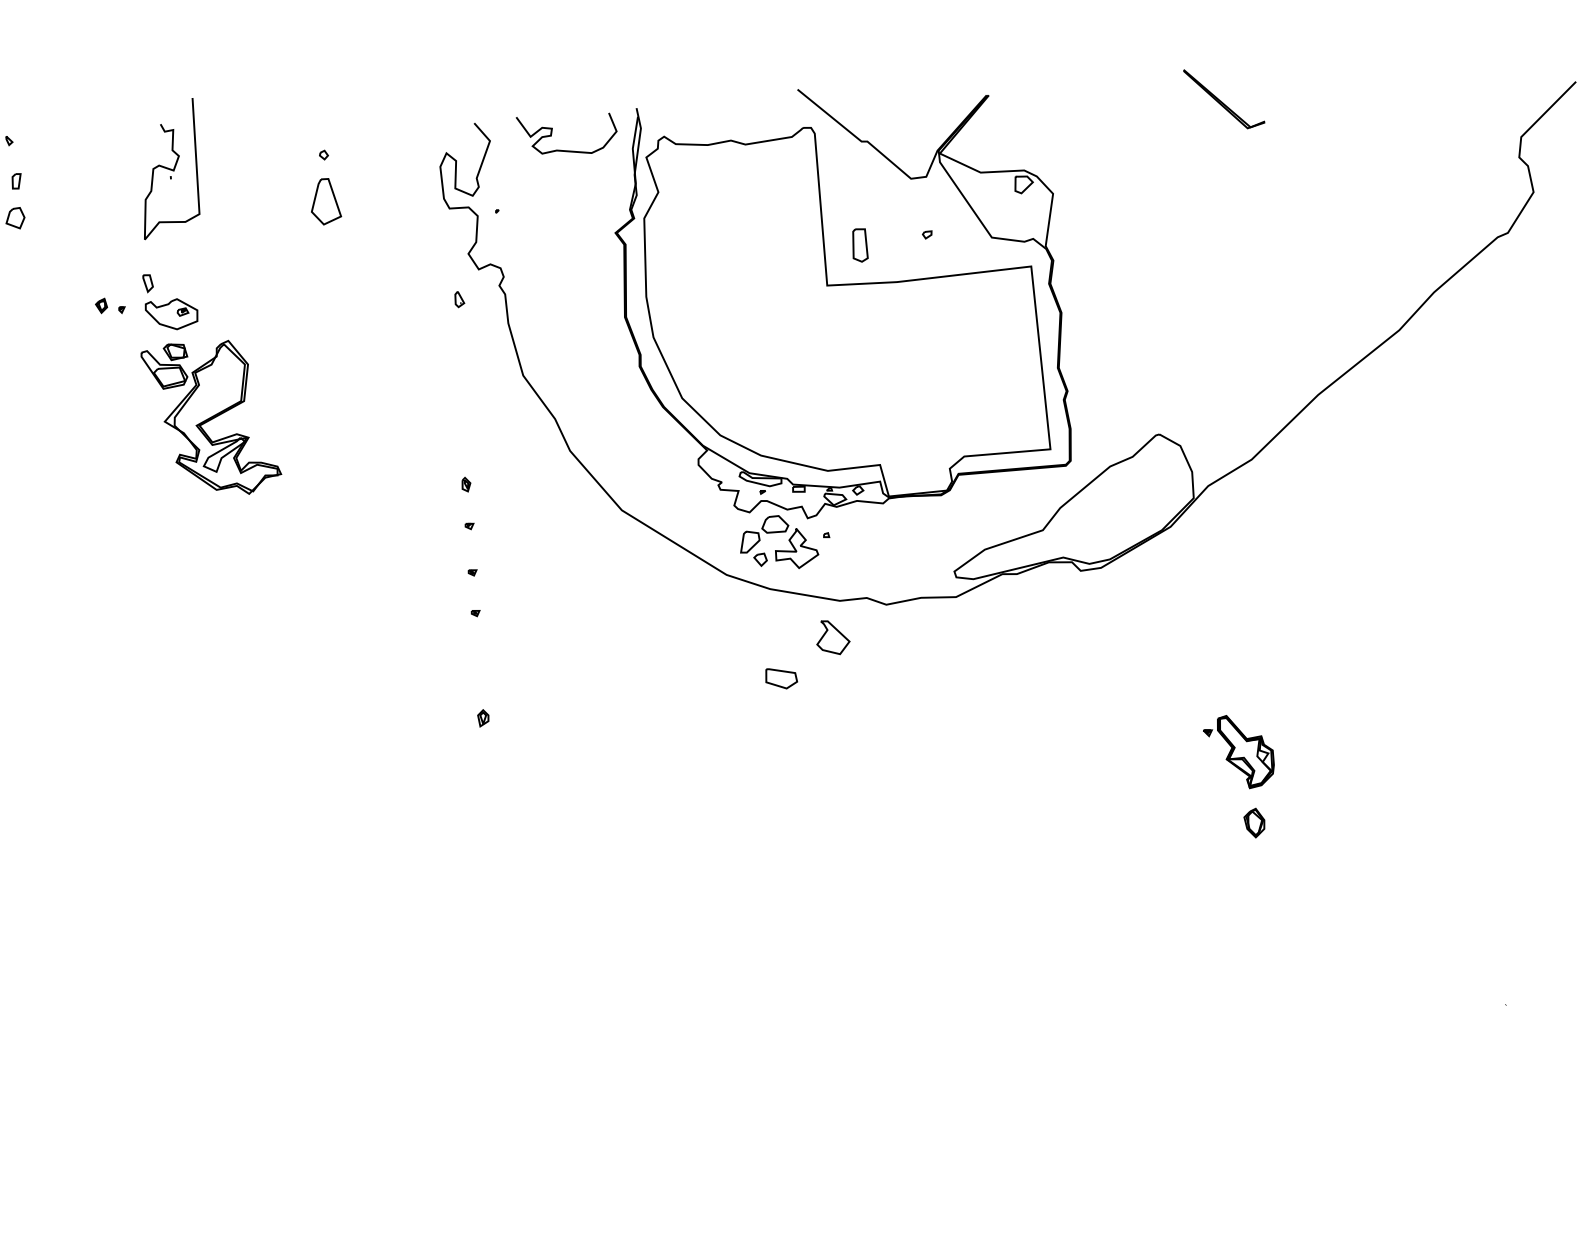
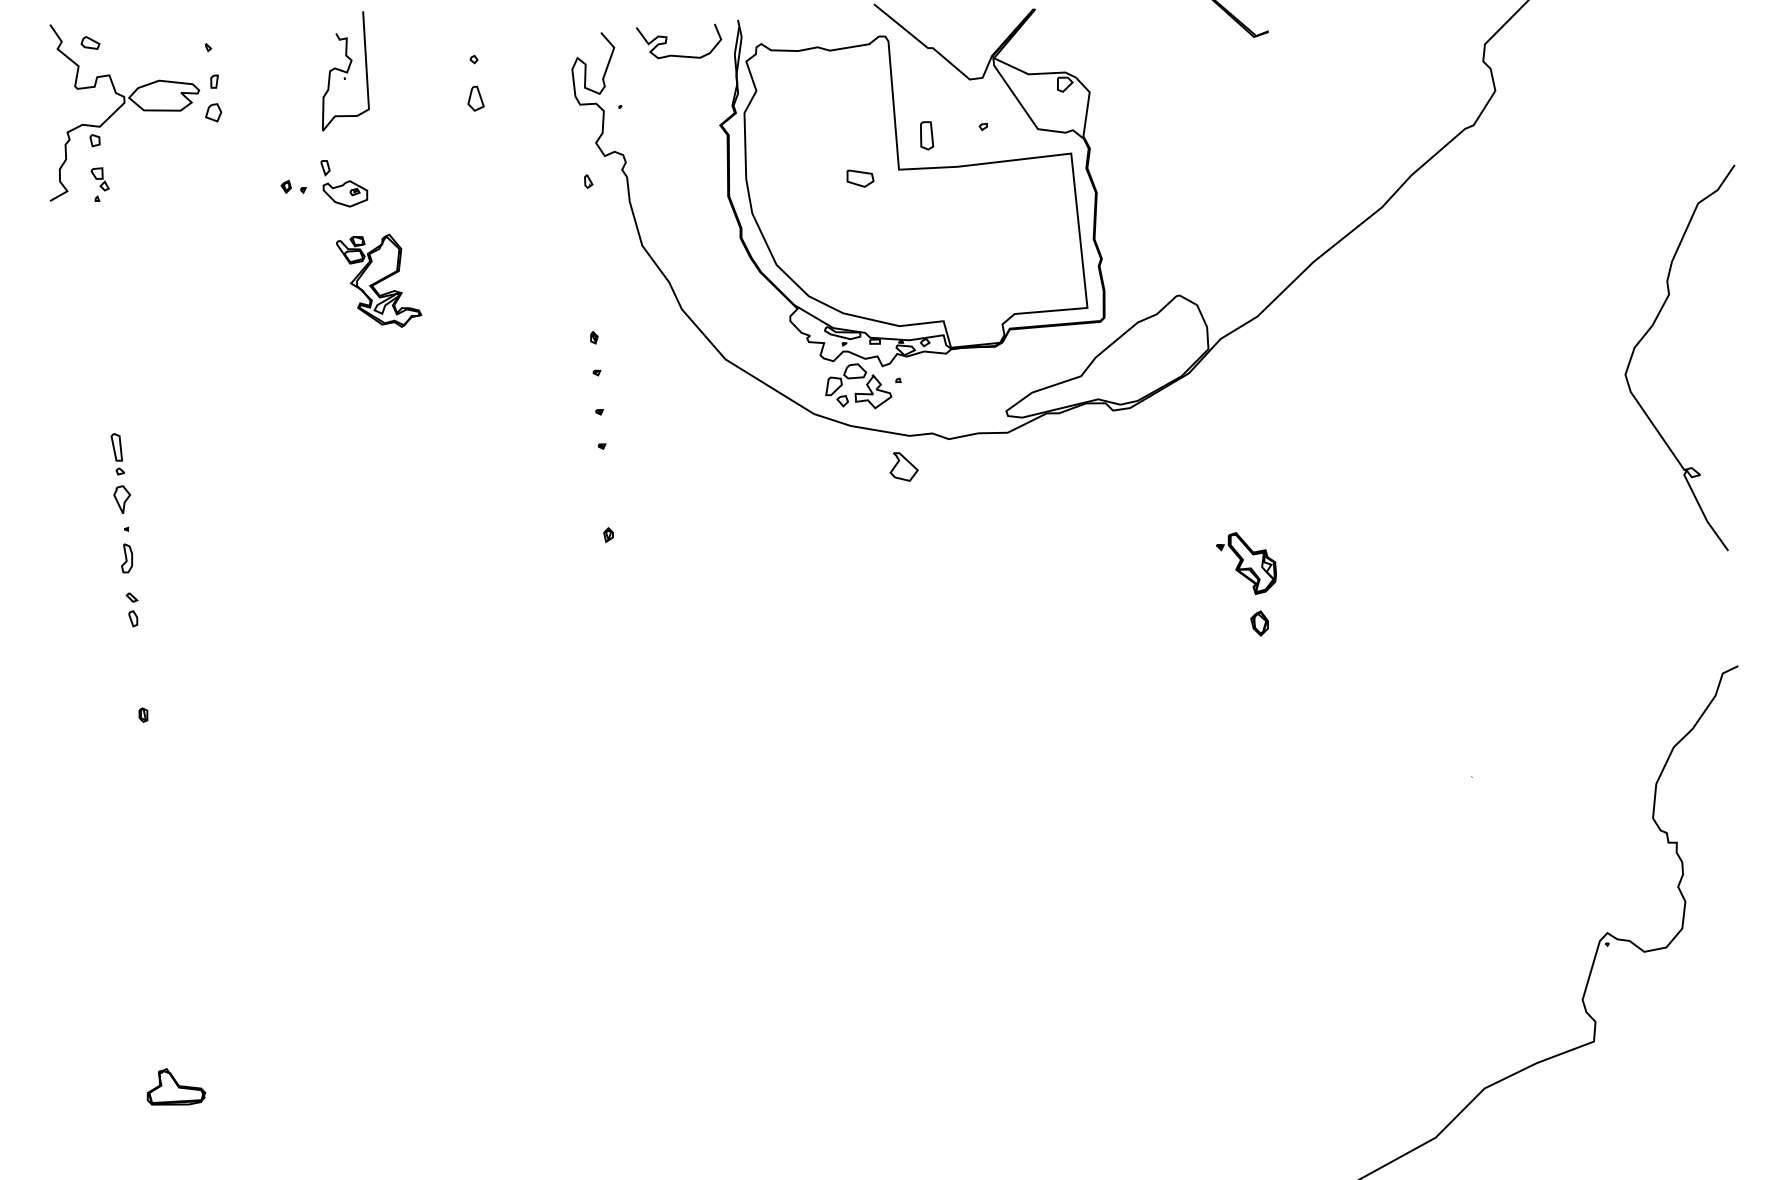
part: (325, 201) -> (475, 98), size x0.62
part: (211, 416) -> (379, 280), size x0.71
part: (781, 678) -> (860, 178), moved

